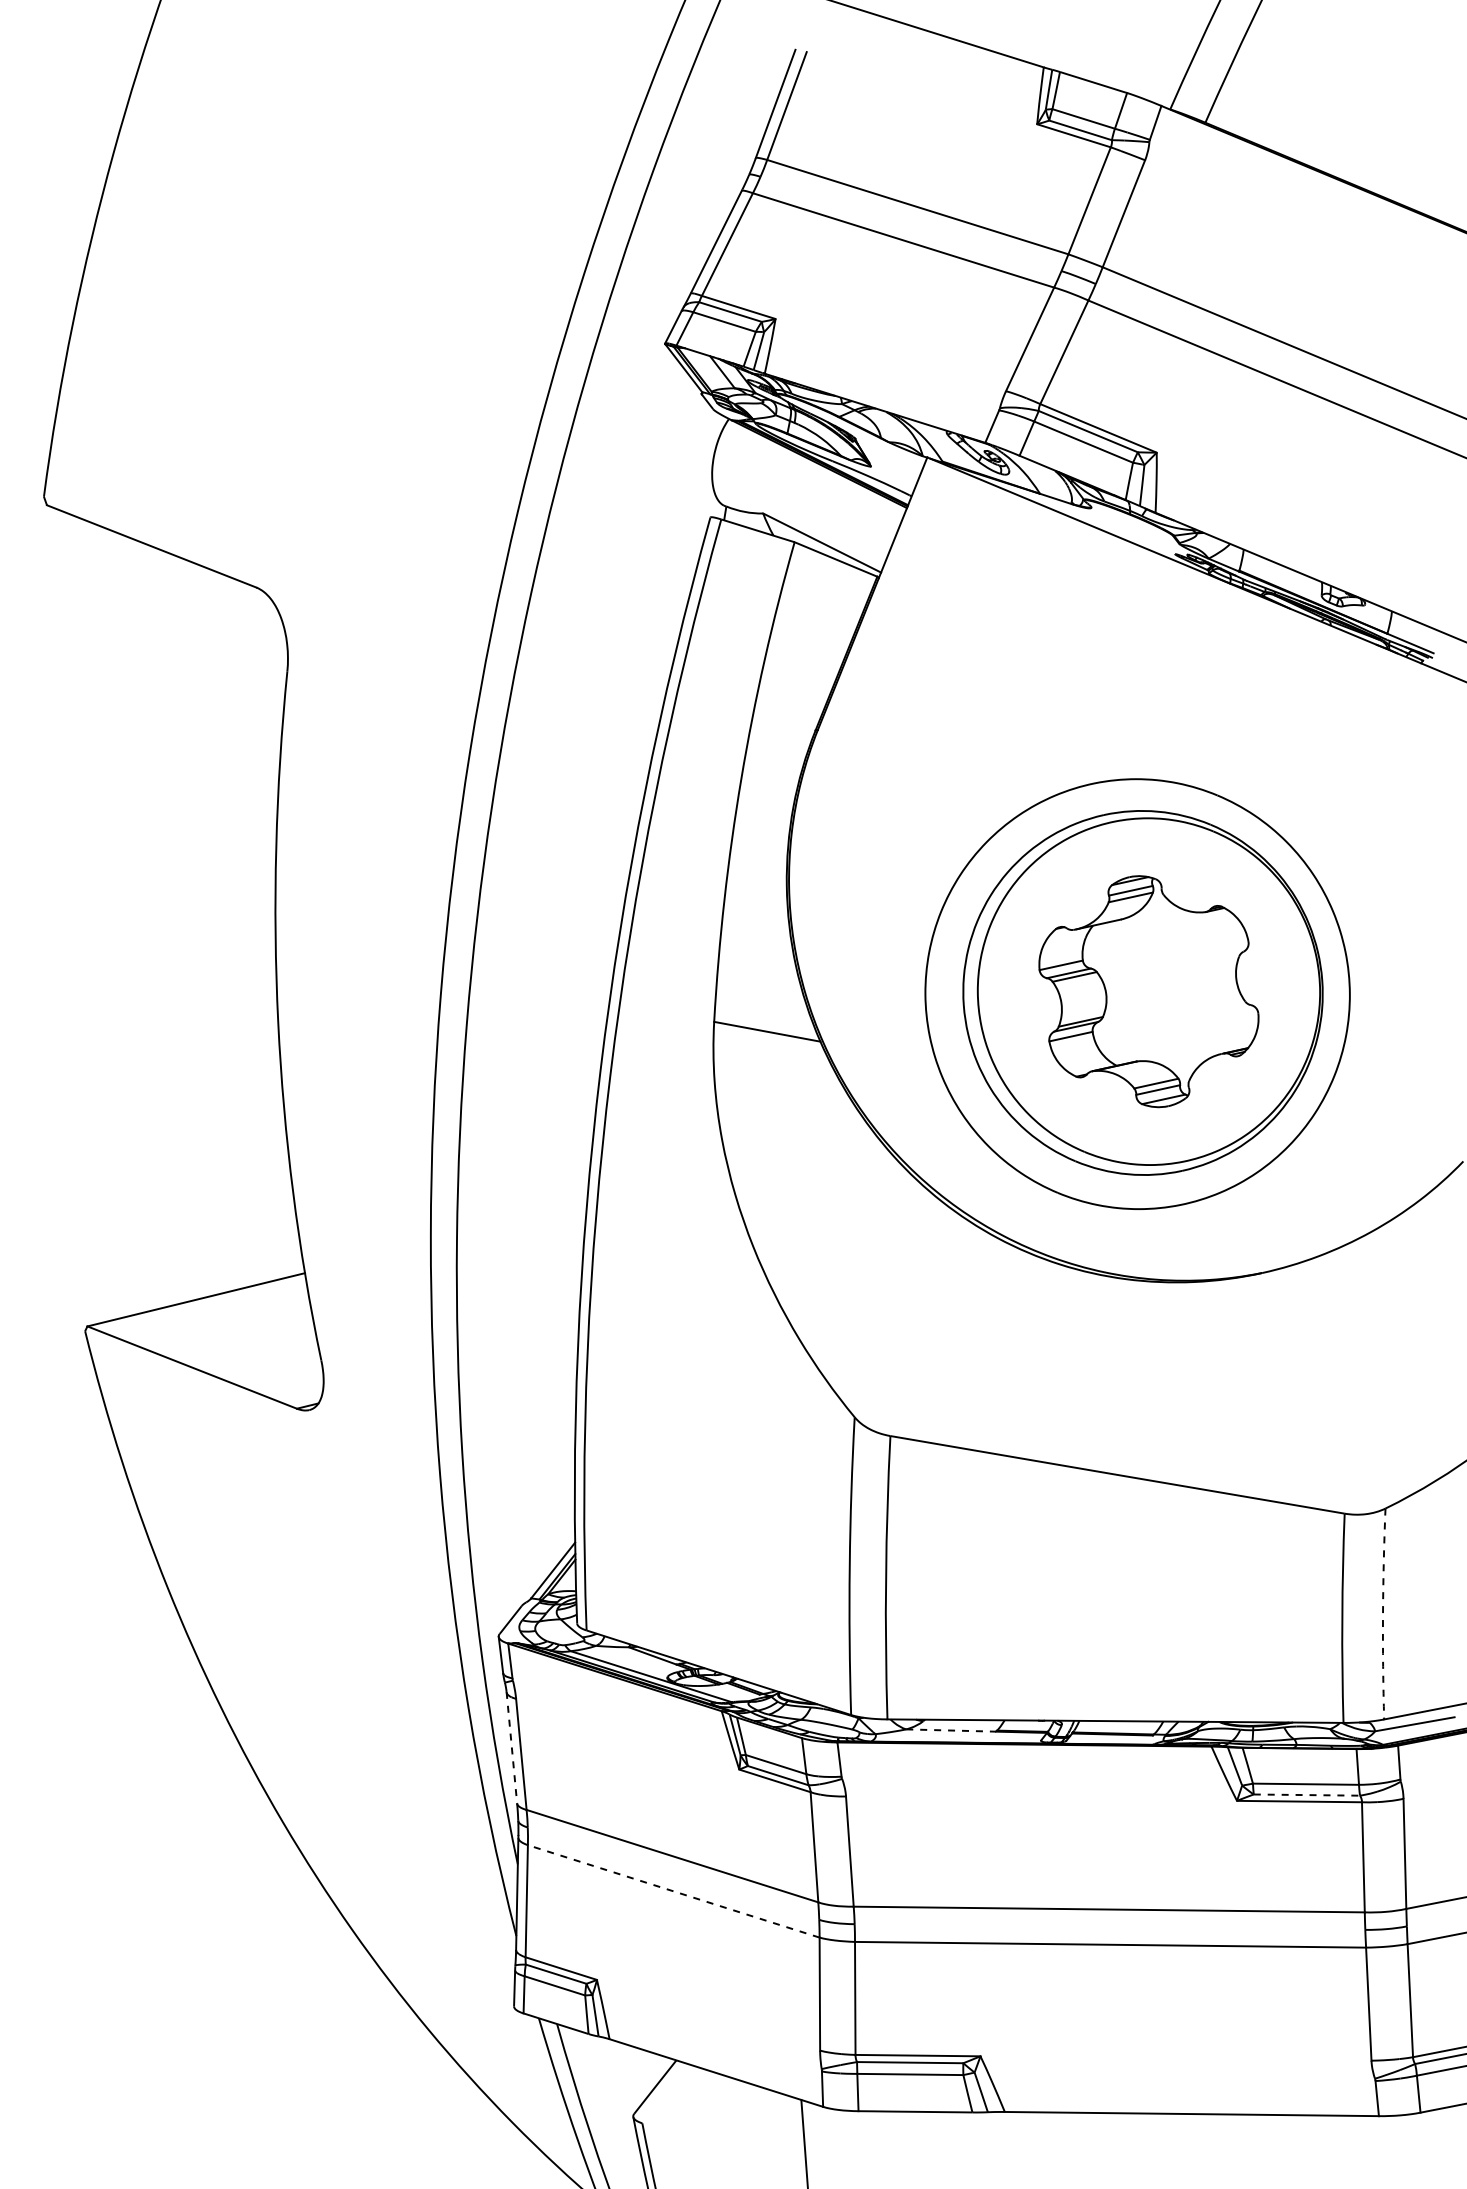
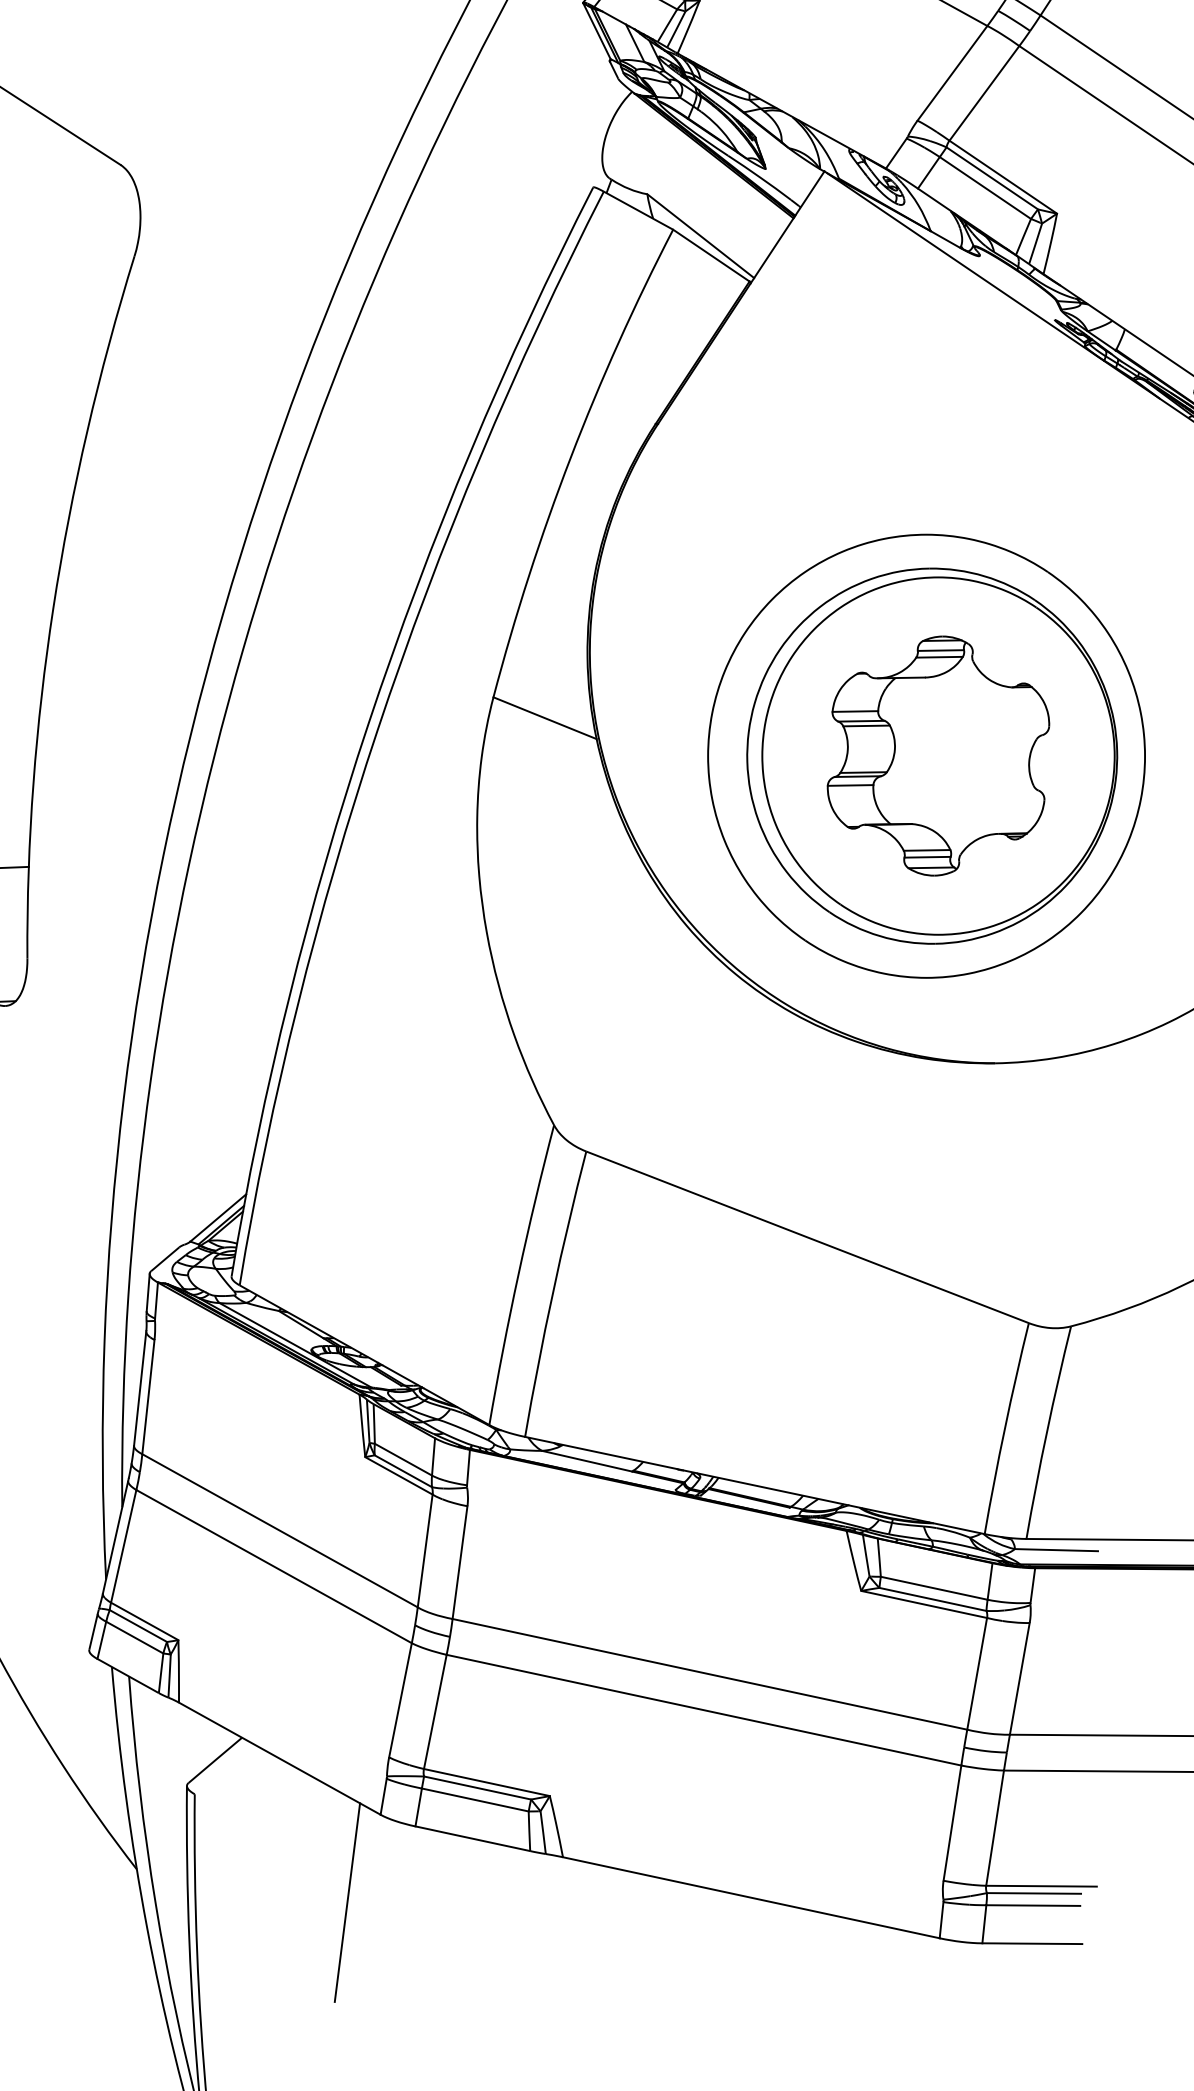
arc: (1383, 1613) -> (1047, 1431), dashed -> solid
line: (951, 1730) -> (587, 1461), dashed -> solid
line: (511, 1747) -> (139, 1388), dashed -> solid
line: (1307, 1795) -> (933, 1599), dashed -> solid
line: (673, 1891) -> (273, 1566), dashed -> solid

